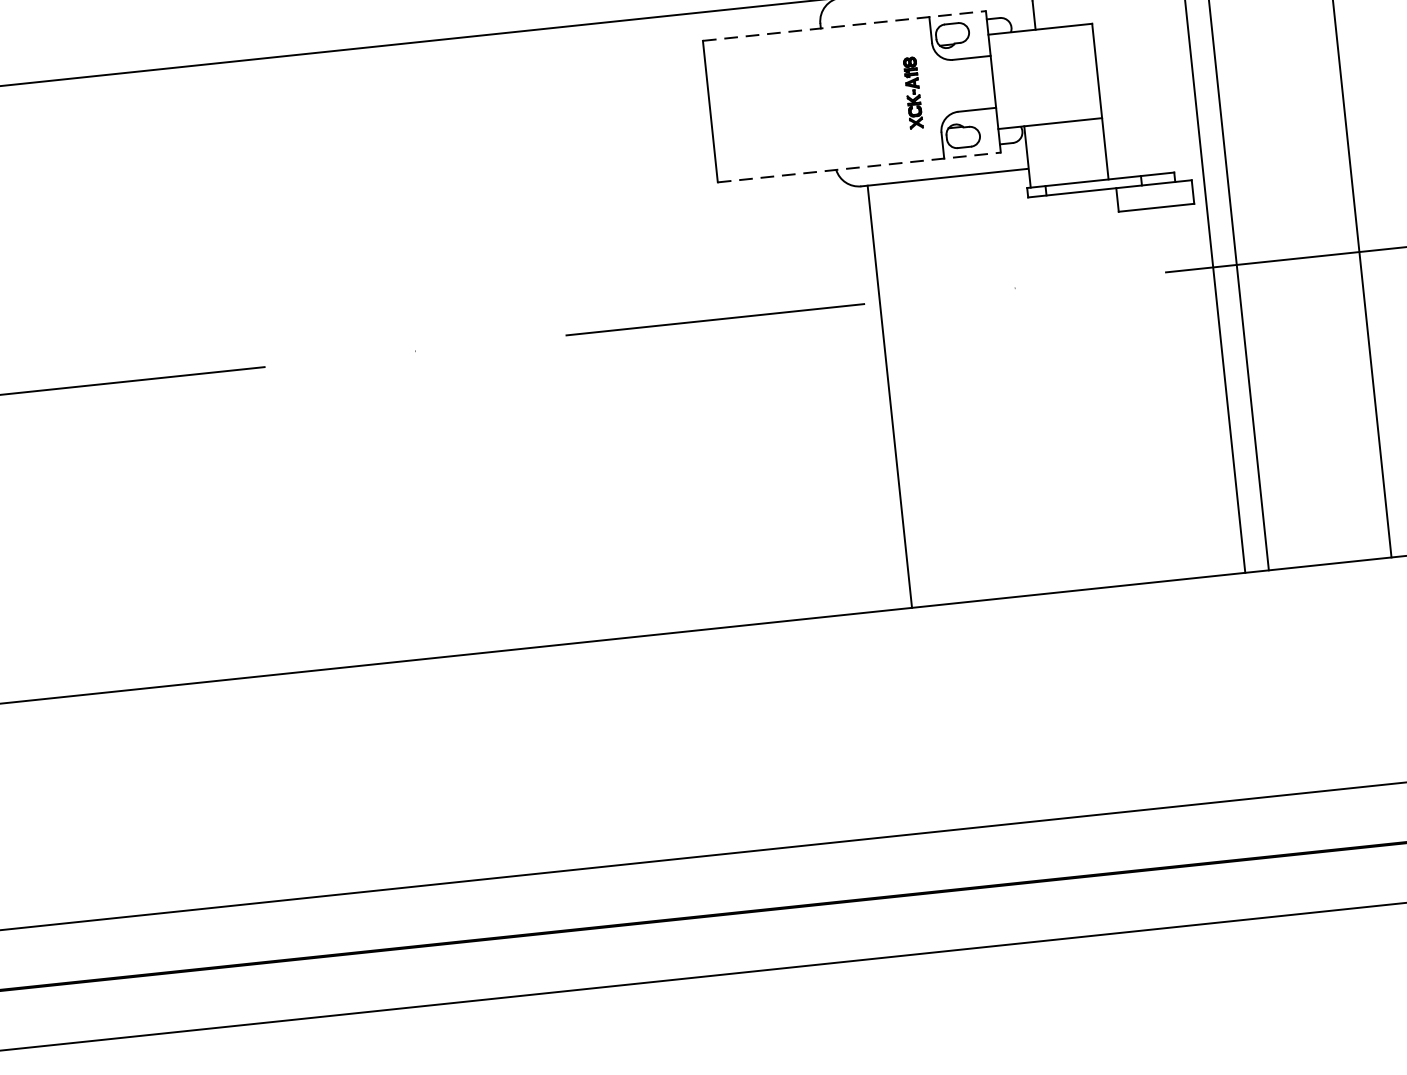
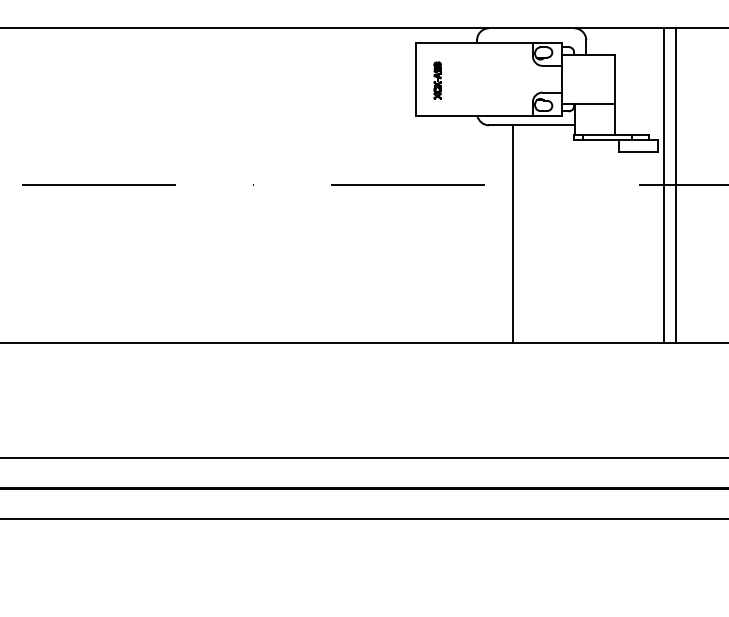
line: (844, 25) -> (489, 42), dashed -> solid
part: (912, 92) -> (437, 80), moved
line: (859, 167) -> (489, 115), dashed -> solid
line: (889, 395) -> (513, 233), moved

